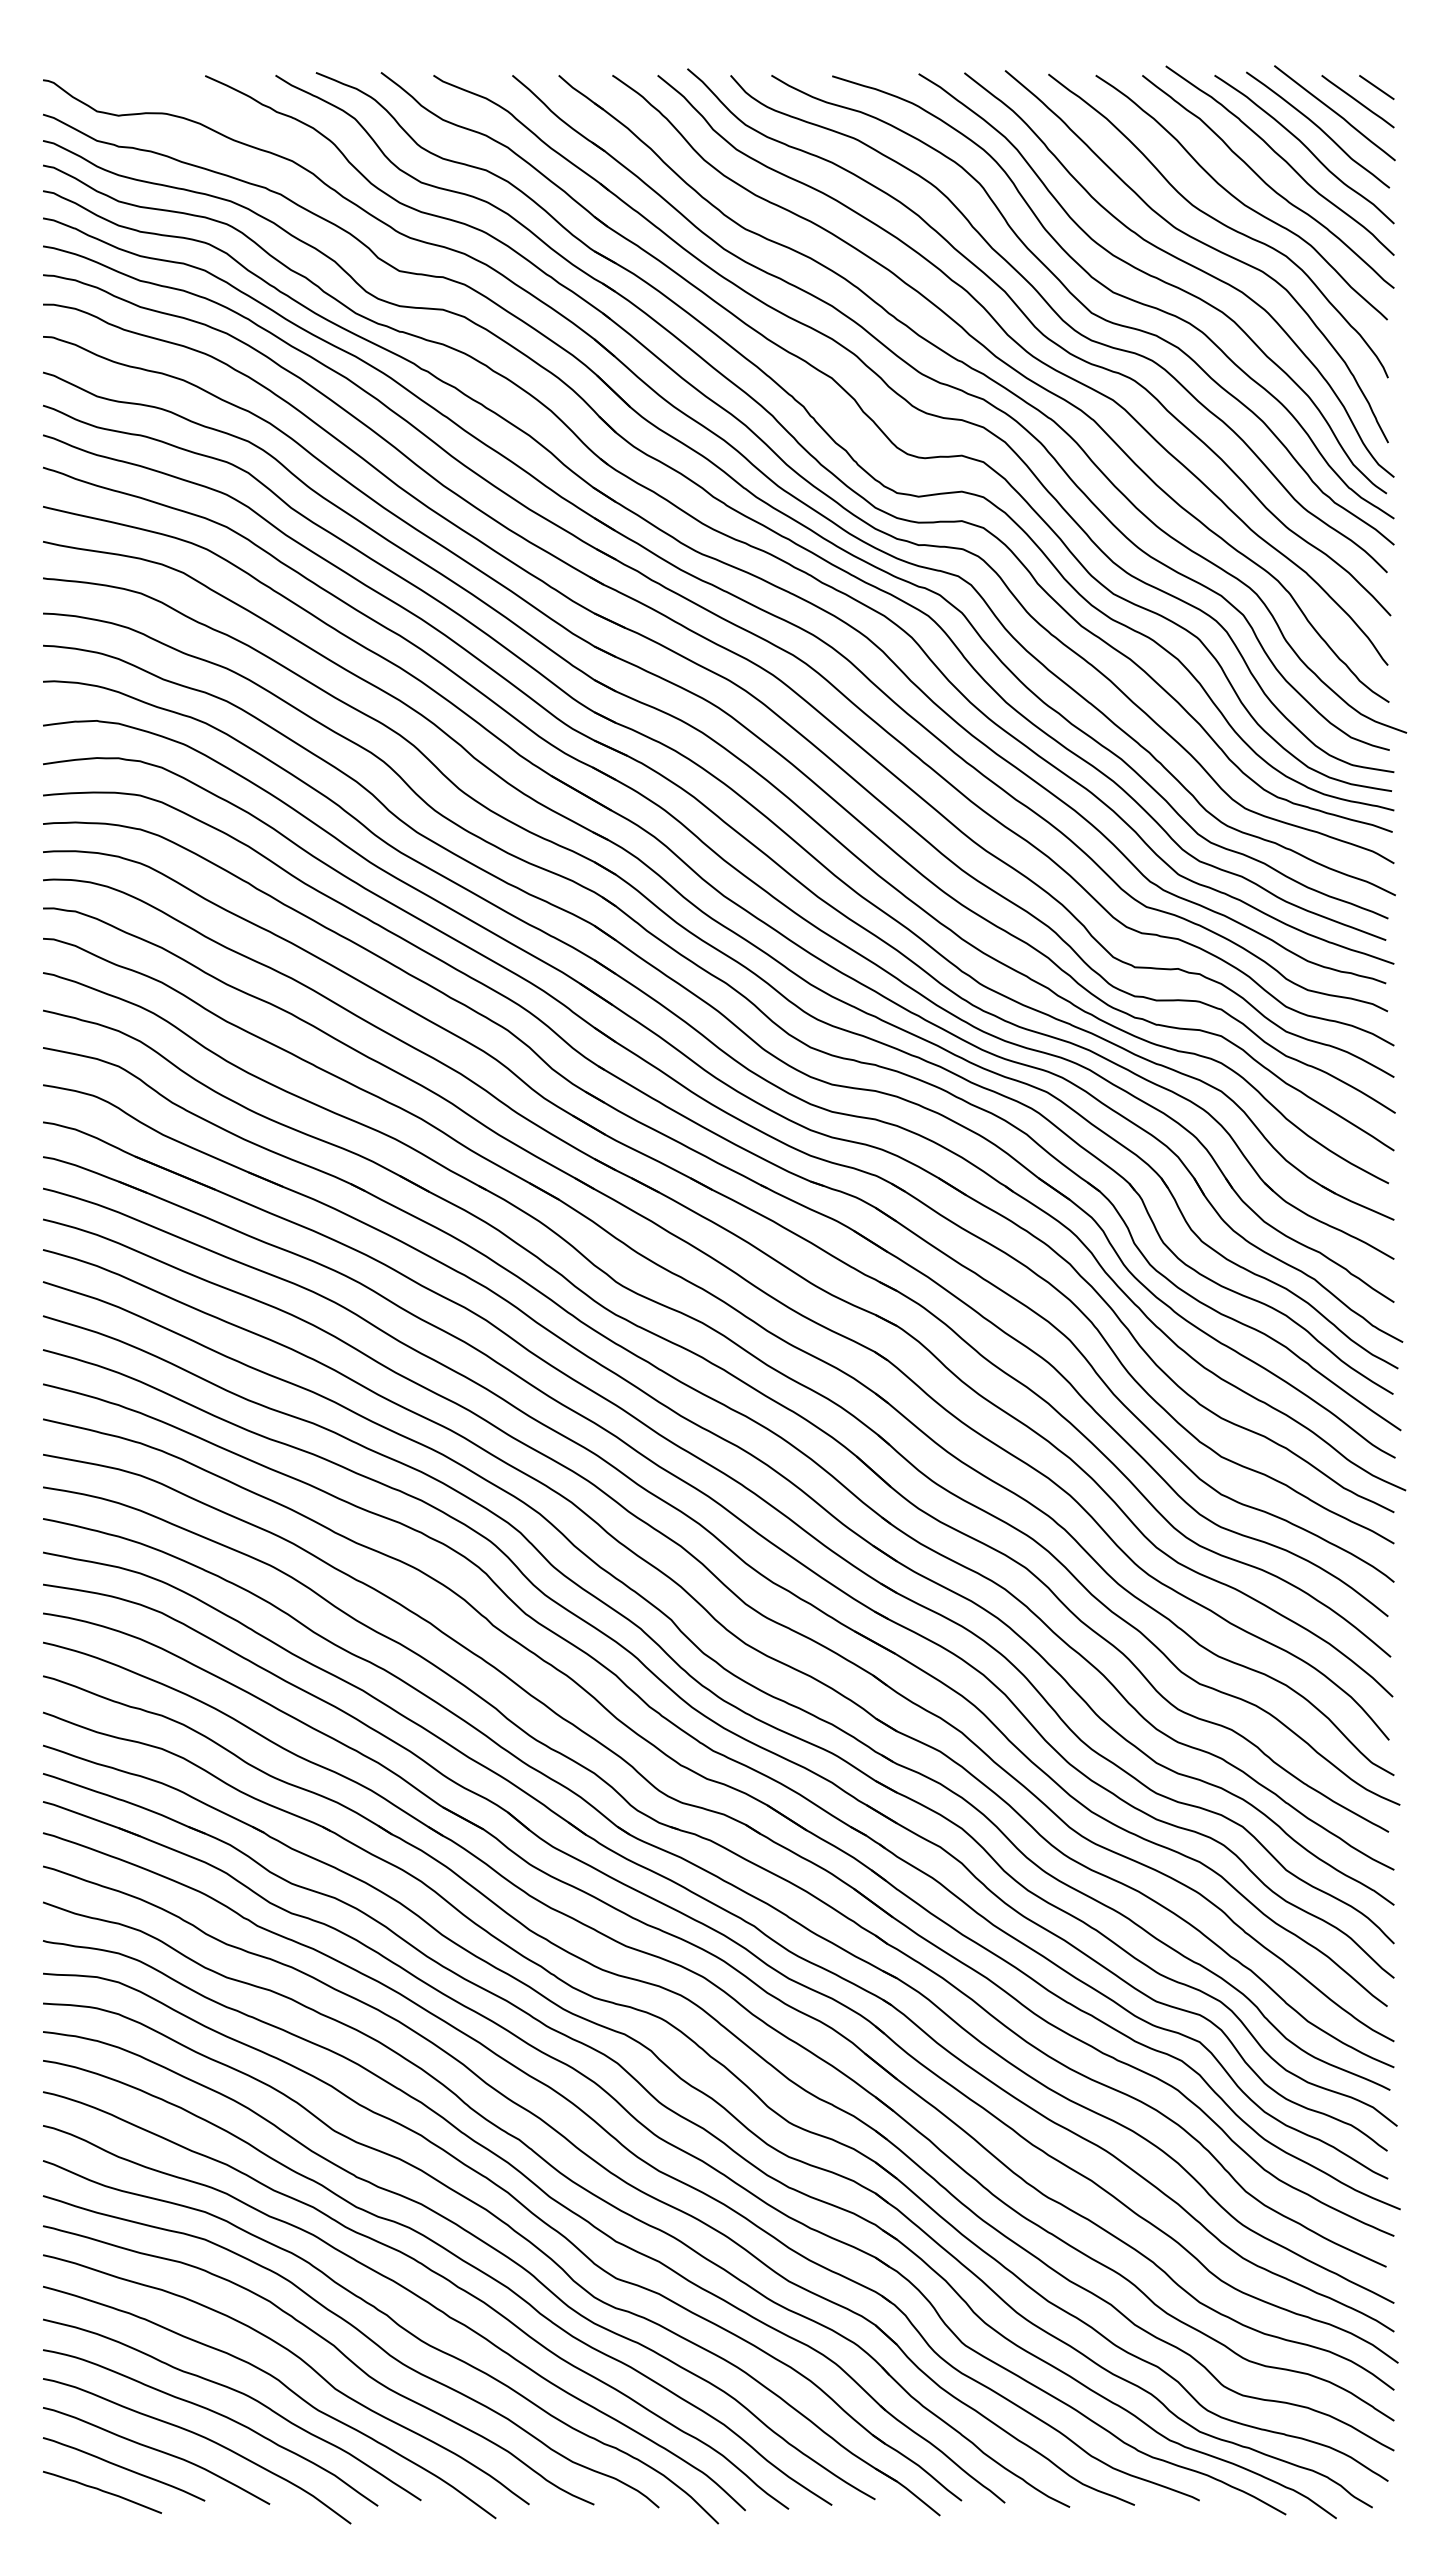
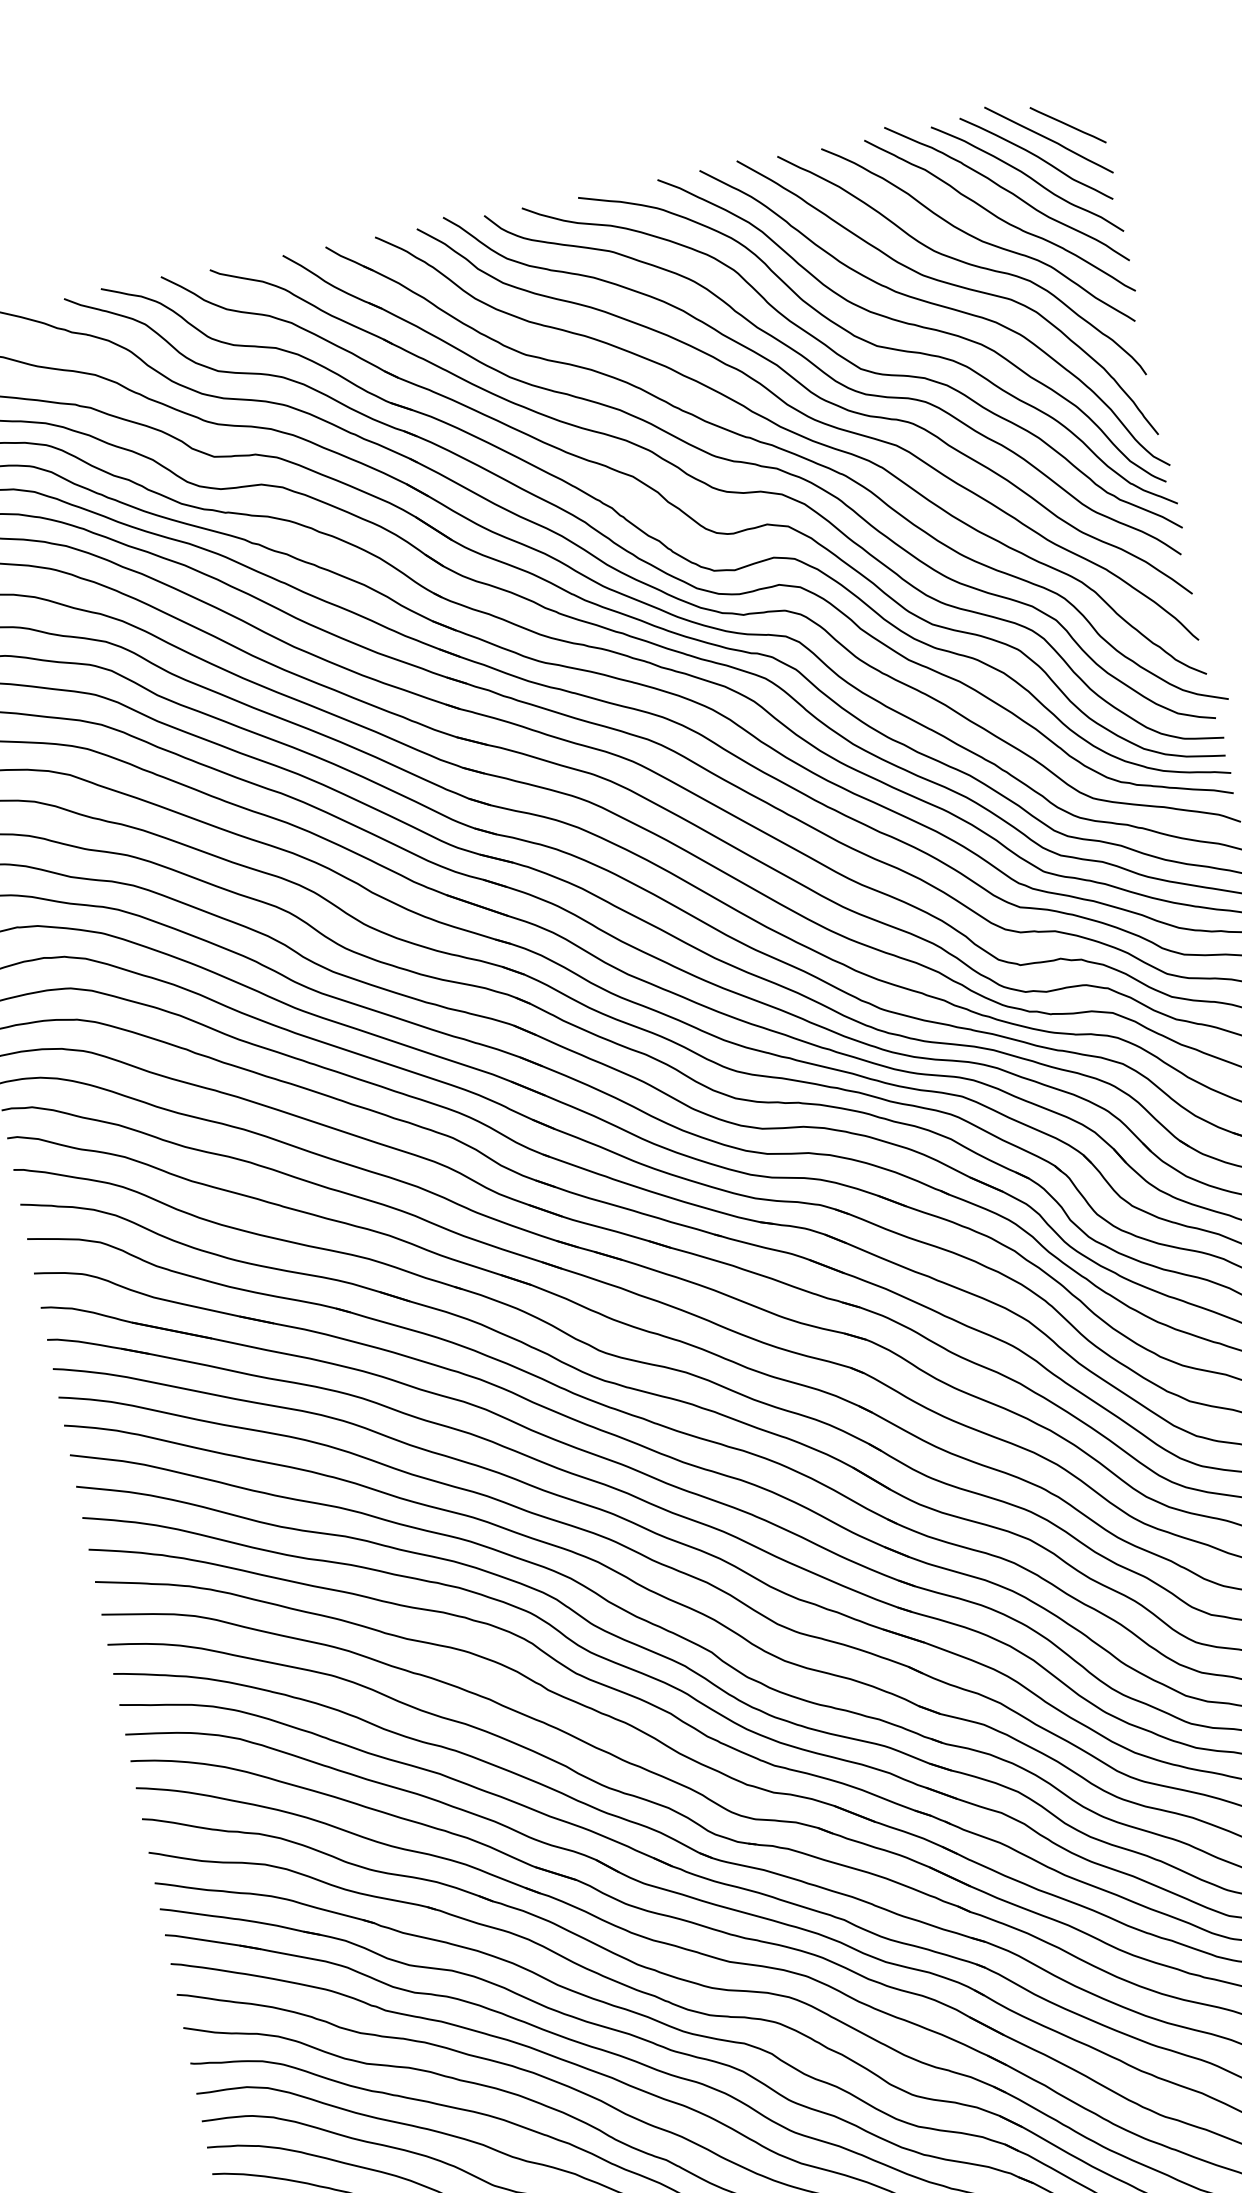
line: (1376, 87) -> (1082, 108), removed

